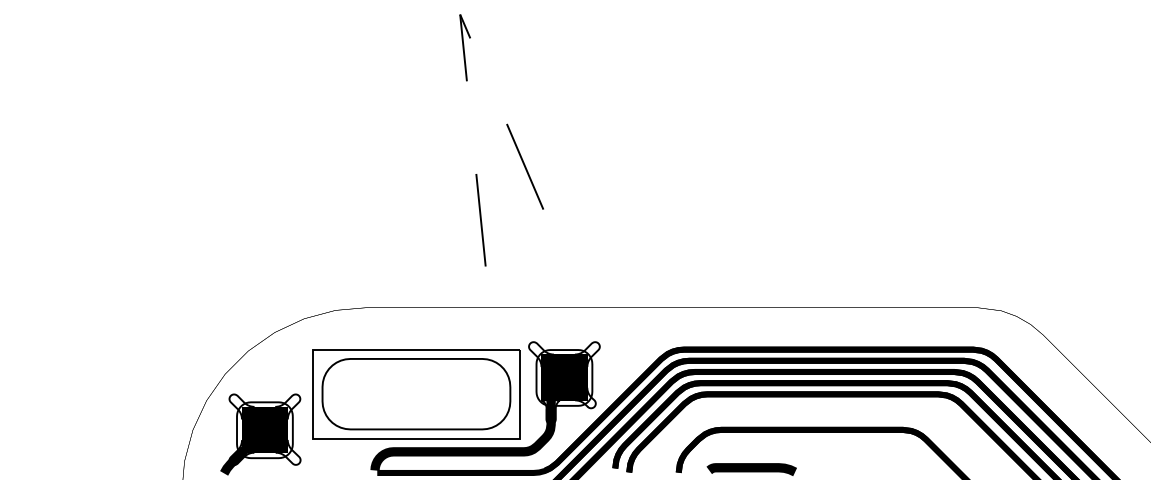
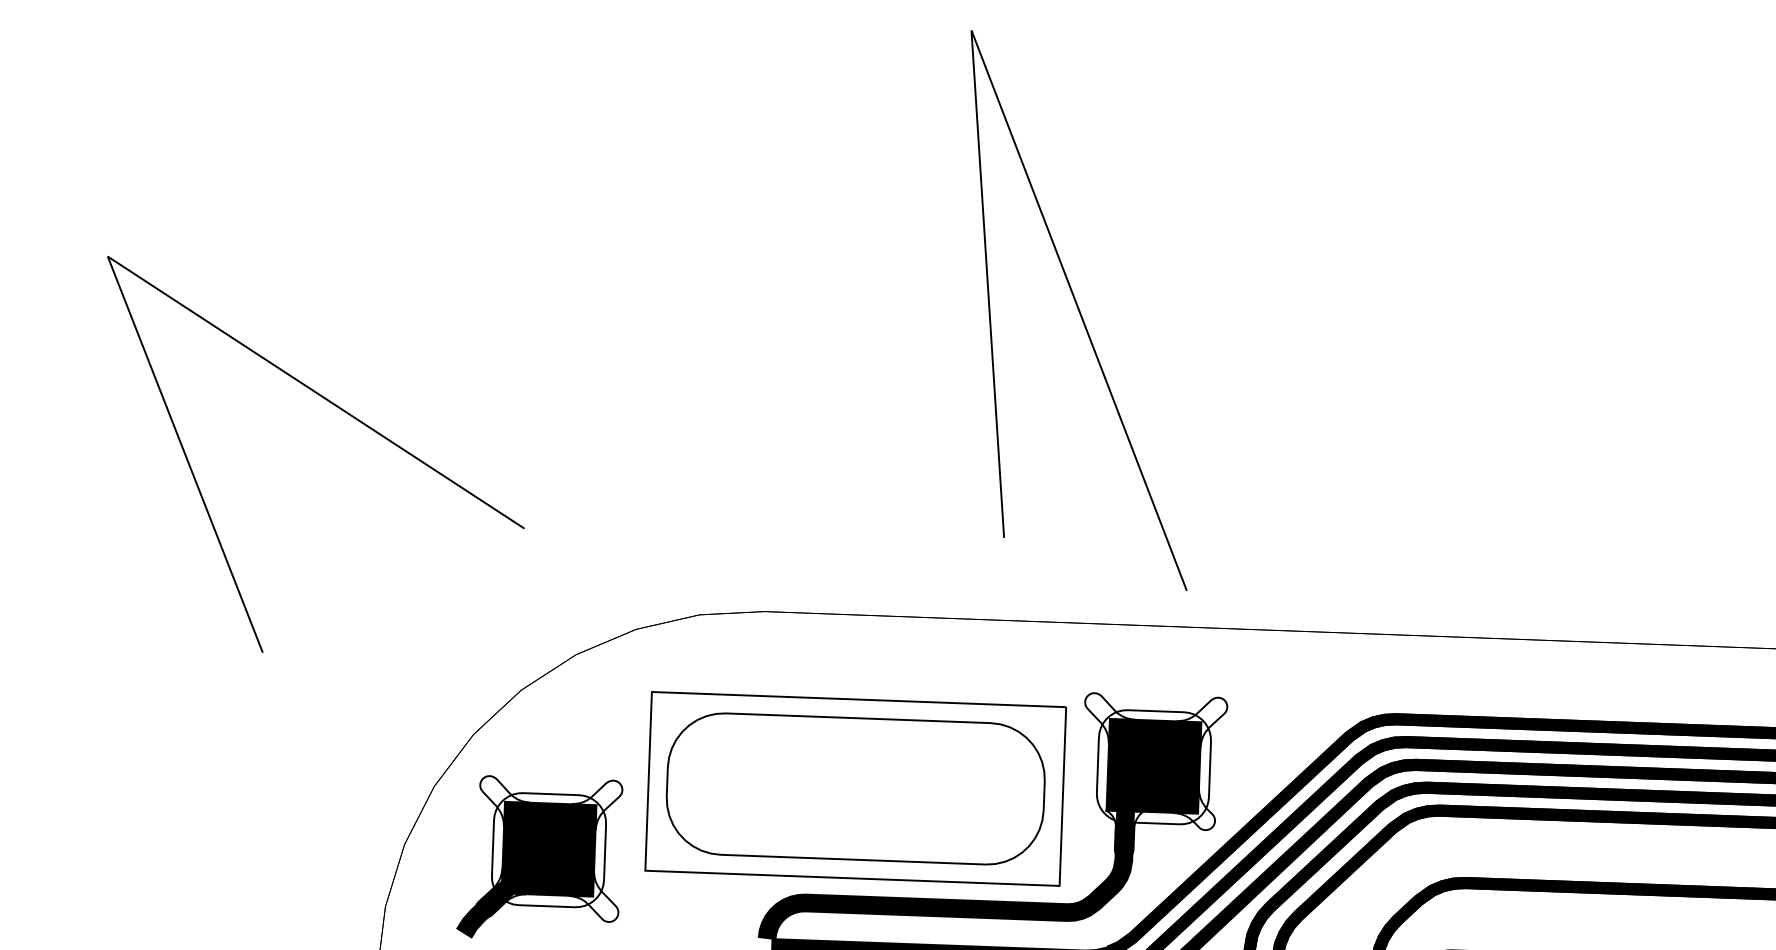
line: (469, 35) -> (988, 73), dashed -> solid
line: (154, 216) -> (343, 413), added

